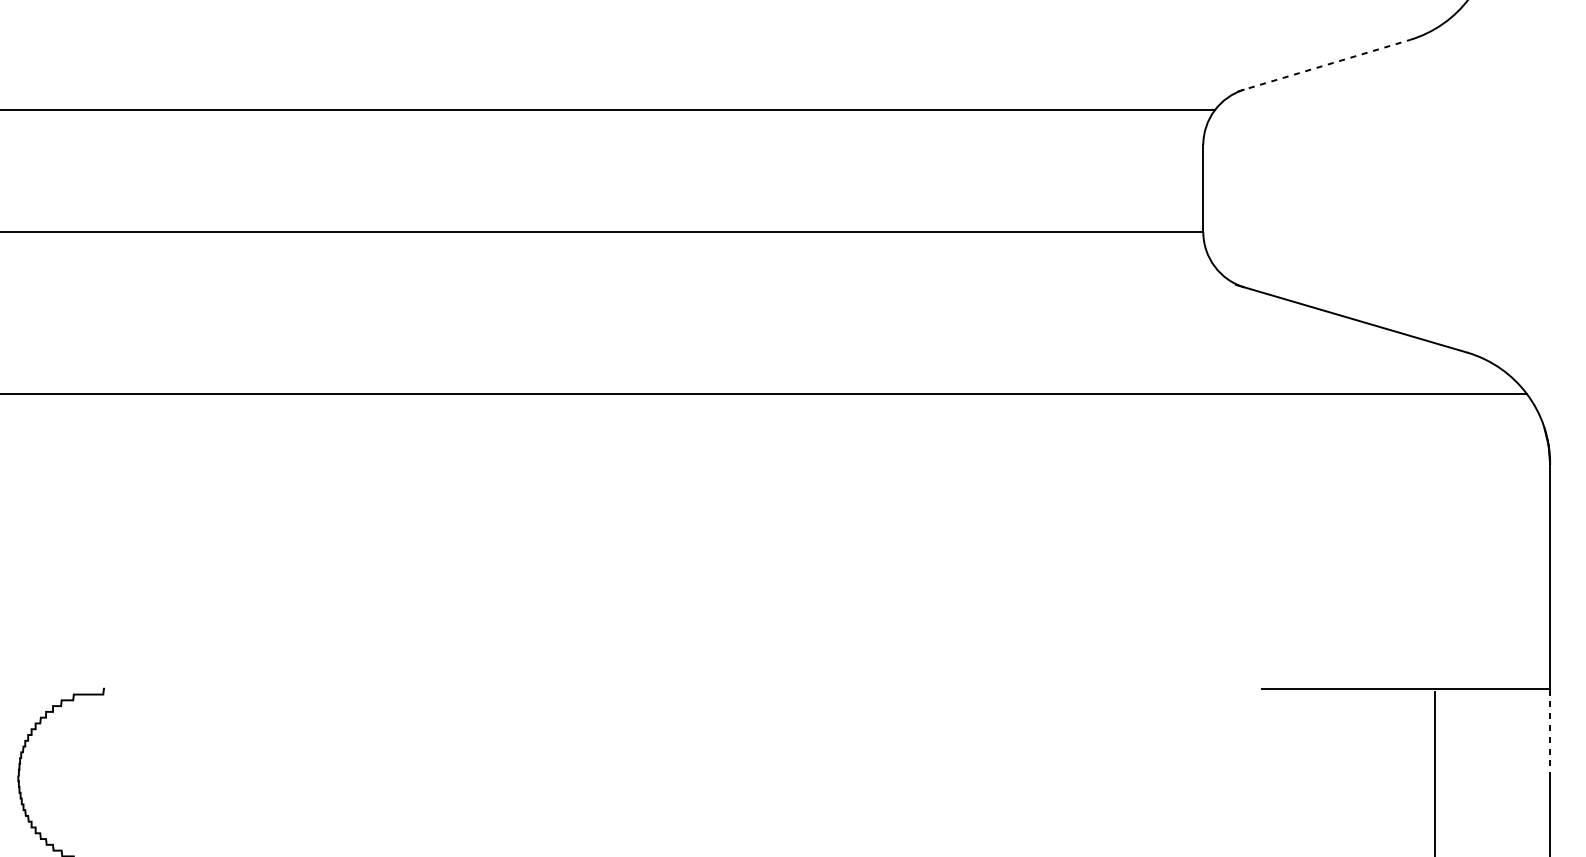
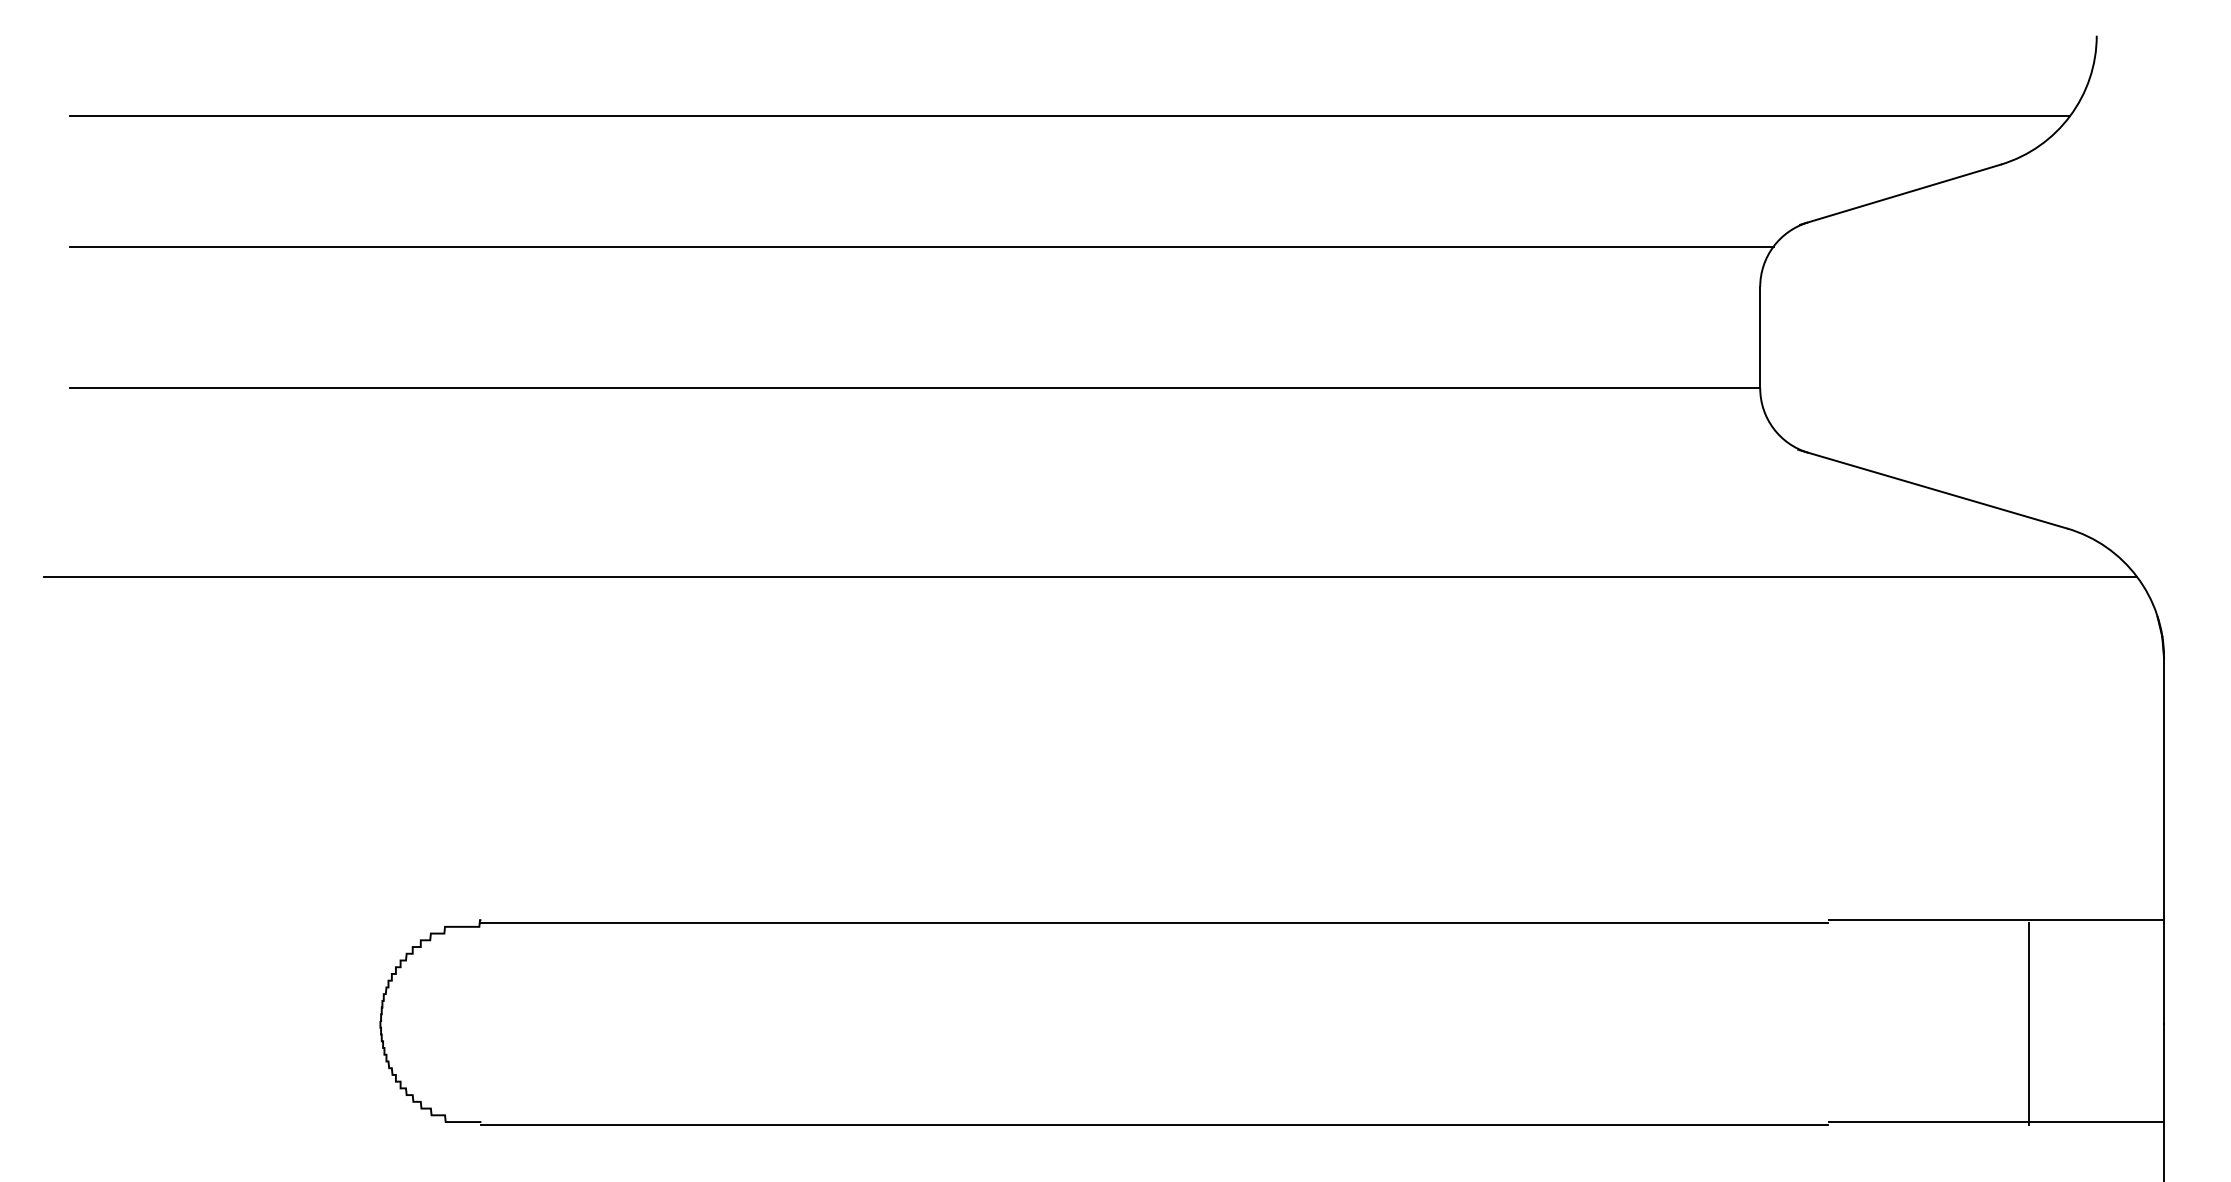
line: (1323, 65) -> (1900, 194), dashed -> solid
line: (683, 691) -> (1154, 923), added
line: (1550, 734) -> (2164, 973), dashed -> solid

